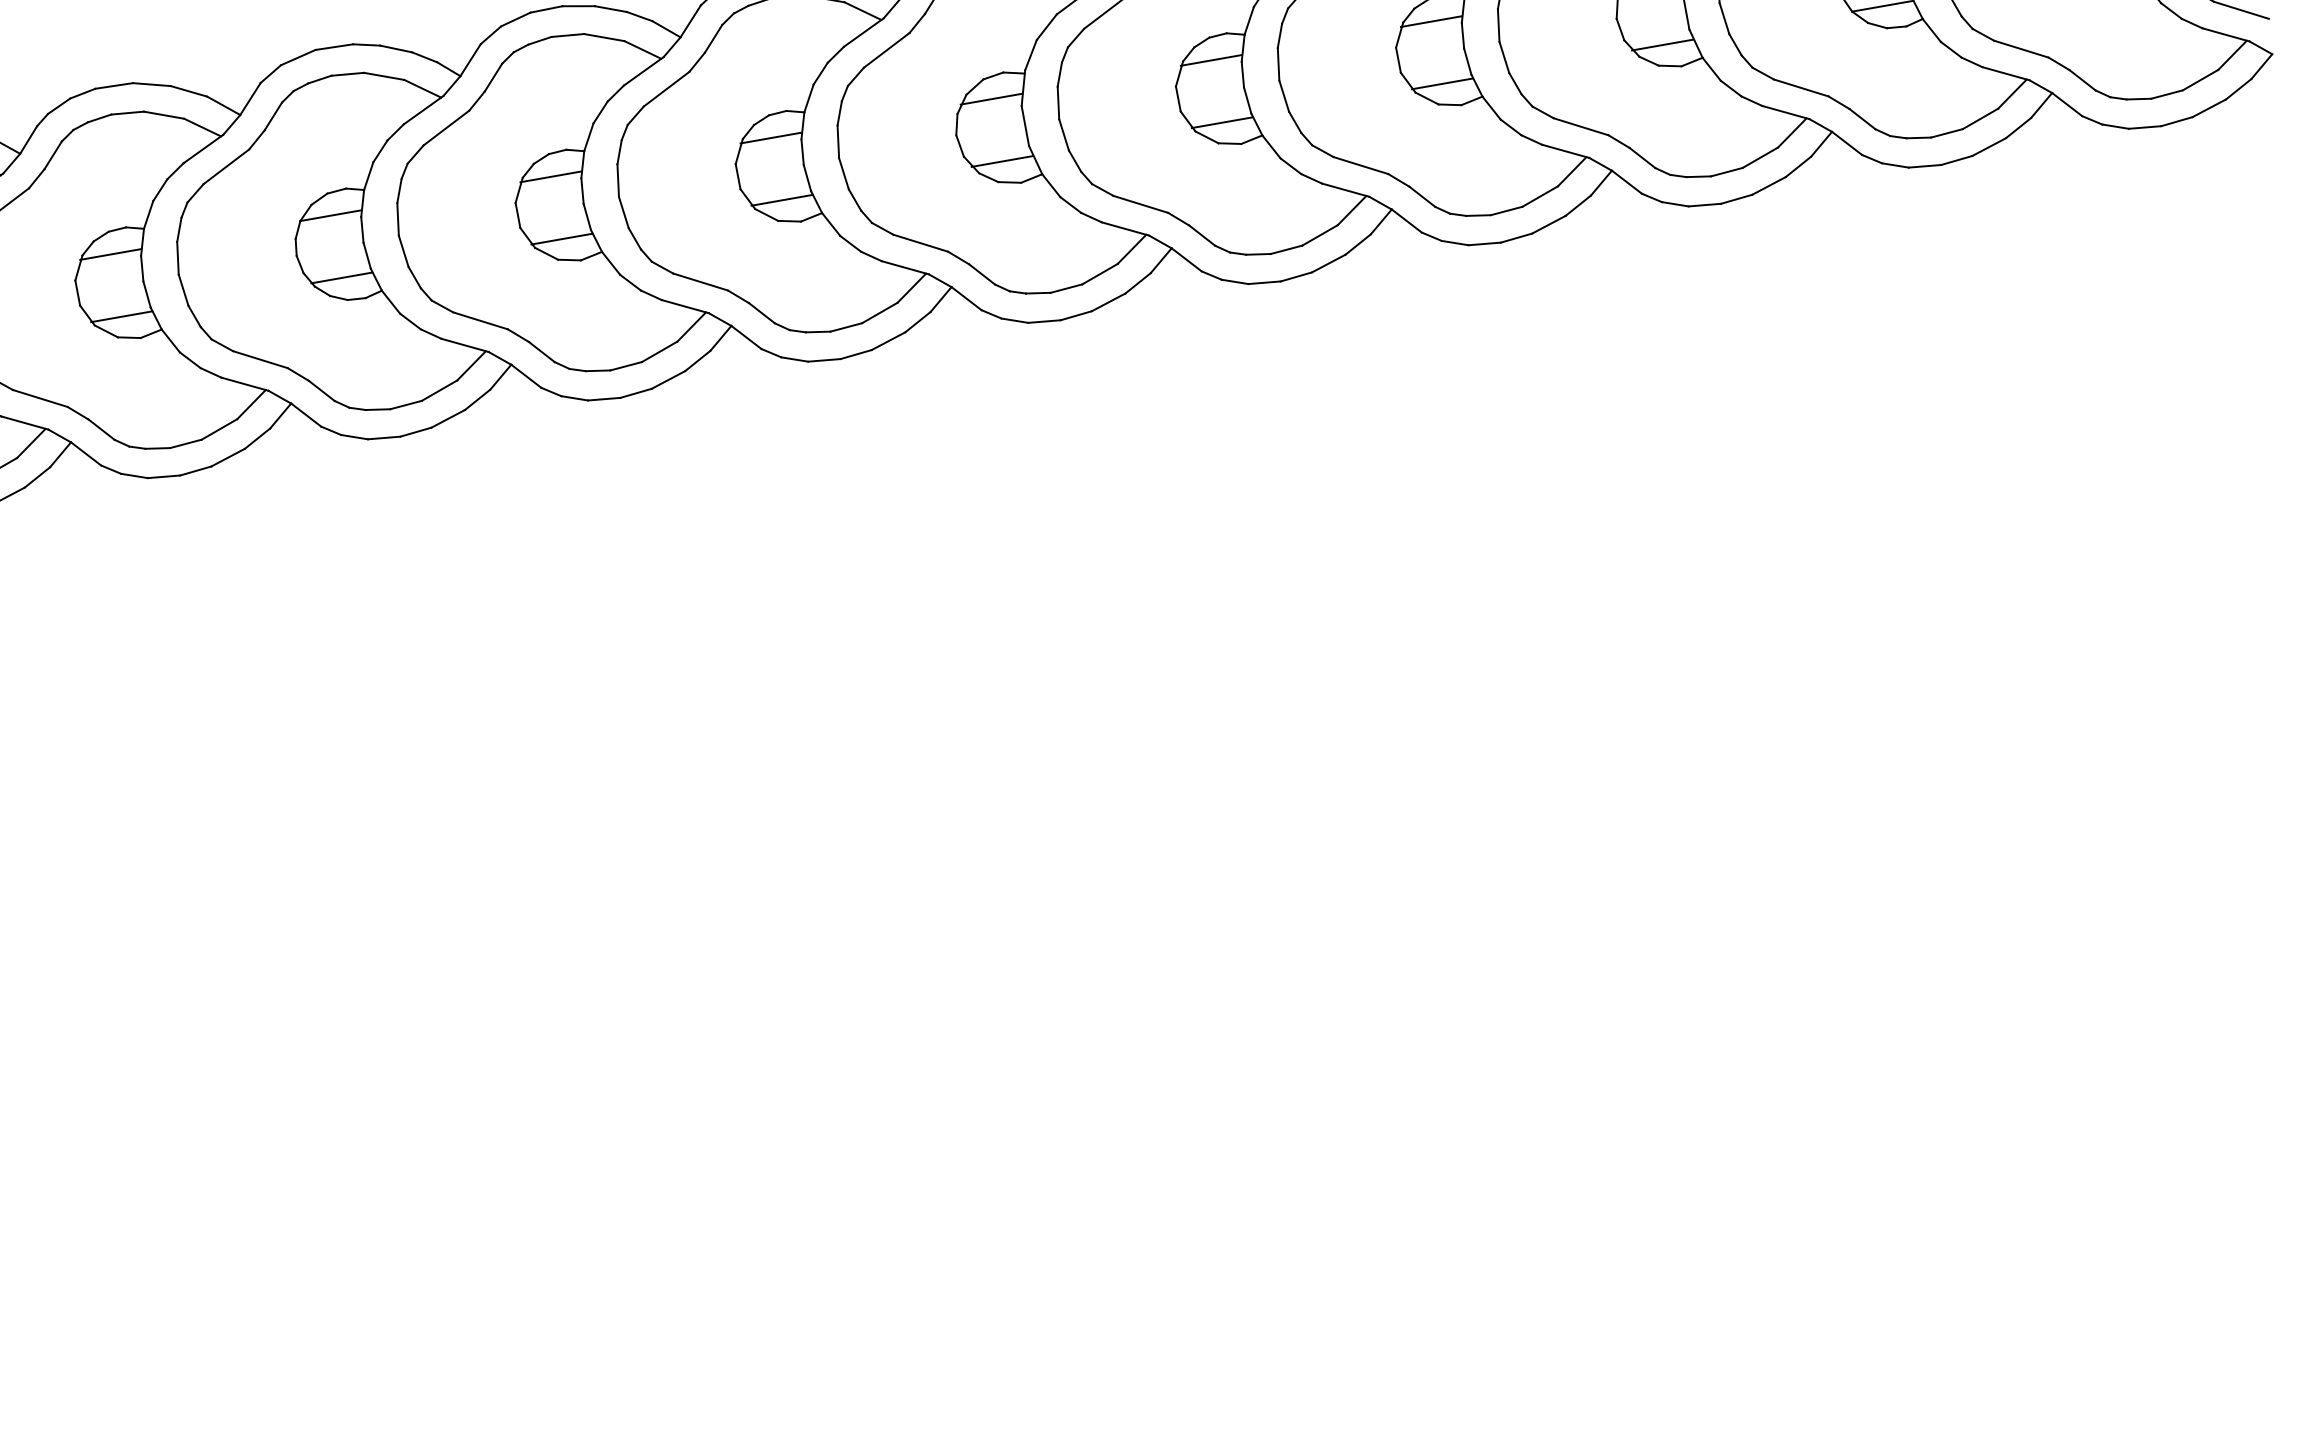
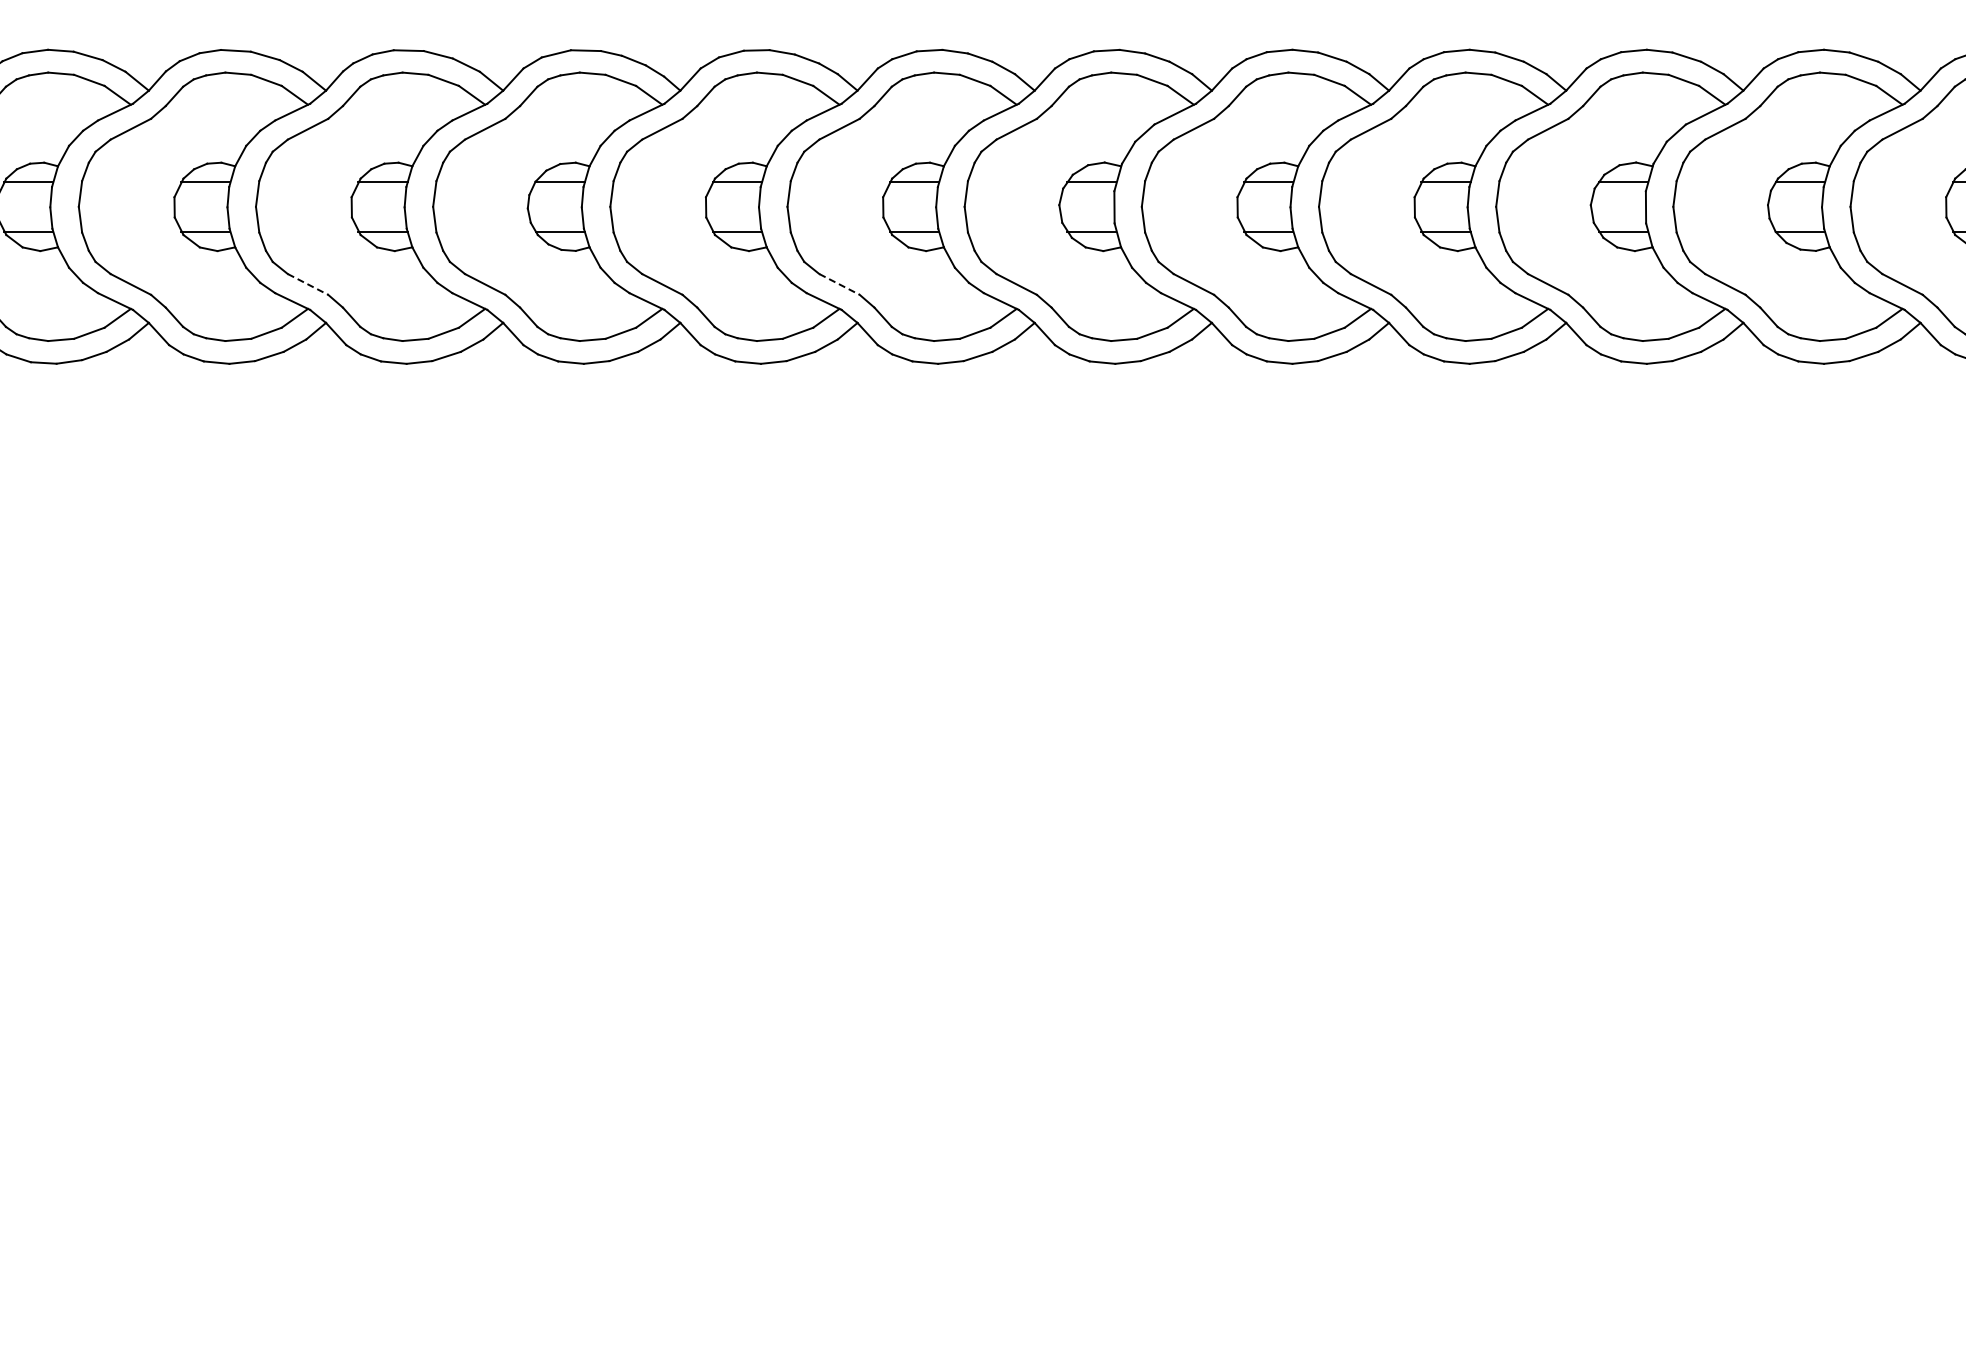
line: (700, 282) -> (839, 284), solid -> dashed
line: (40, 398) -> (308, 284), solid -> dashed

